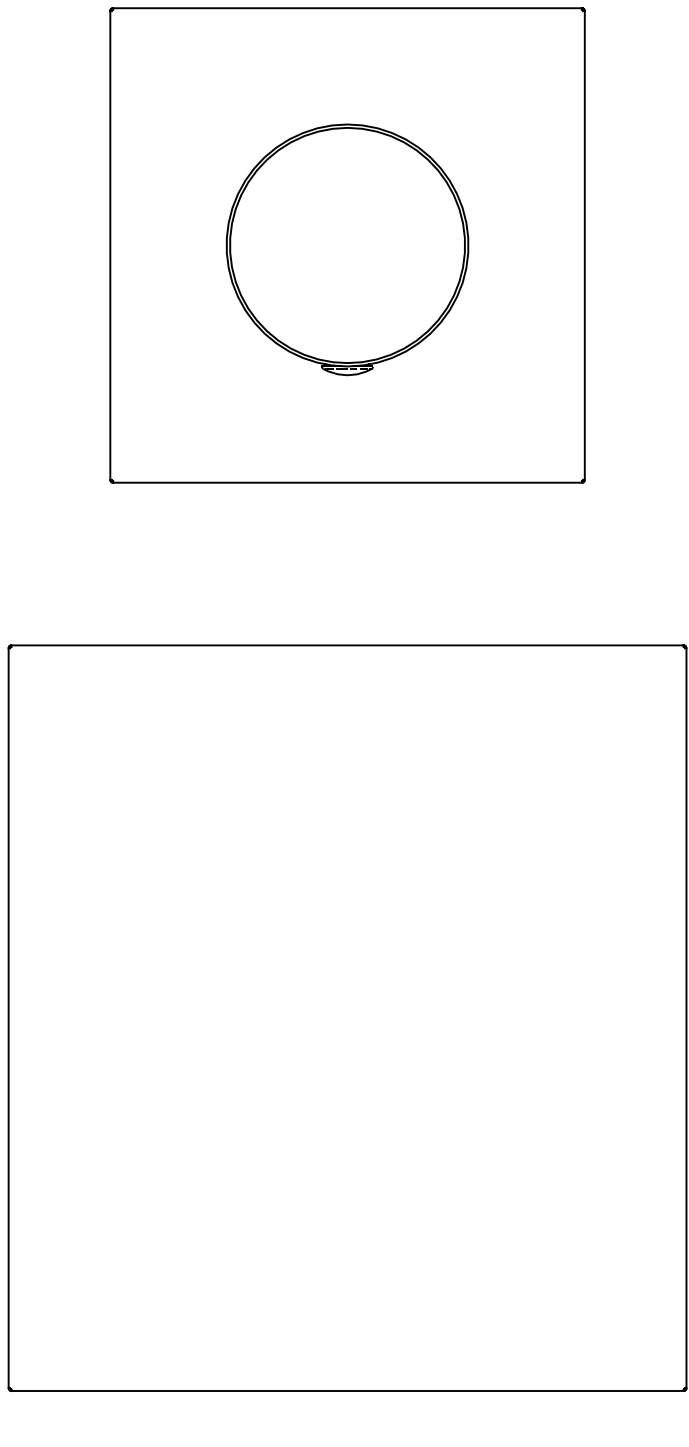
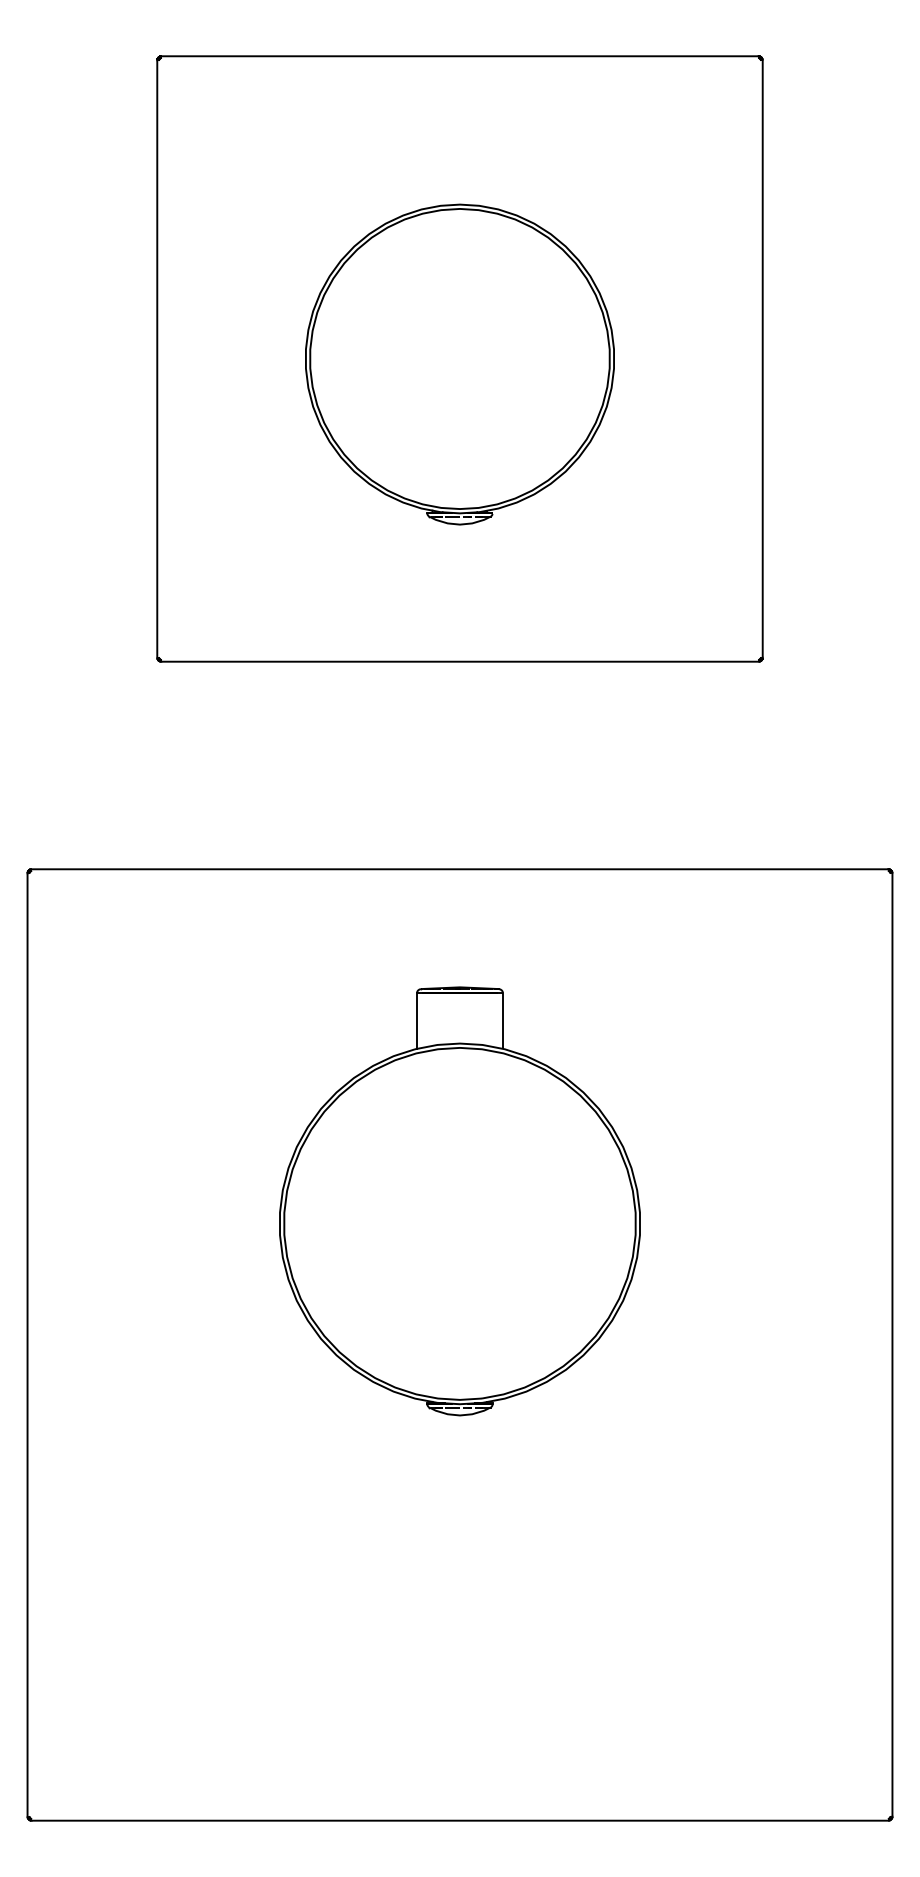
part: (347, 905) -> (459, 1201), added

